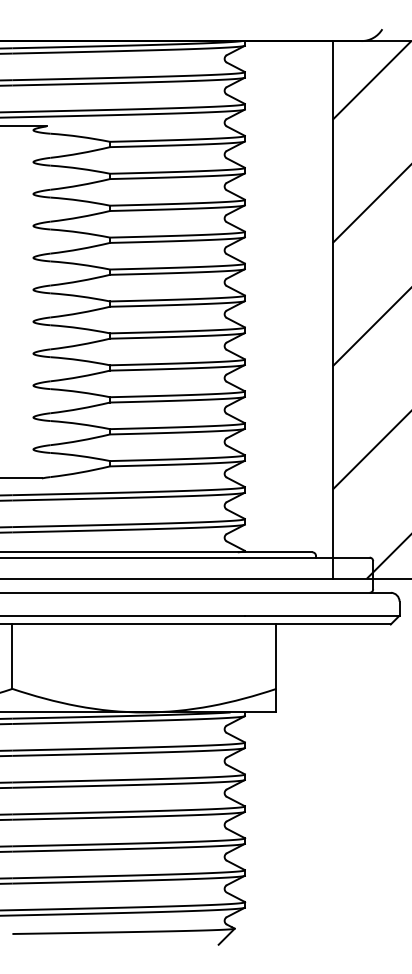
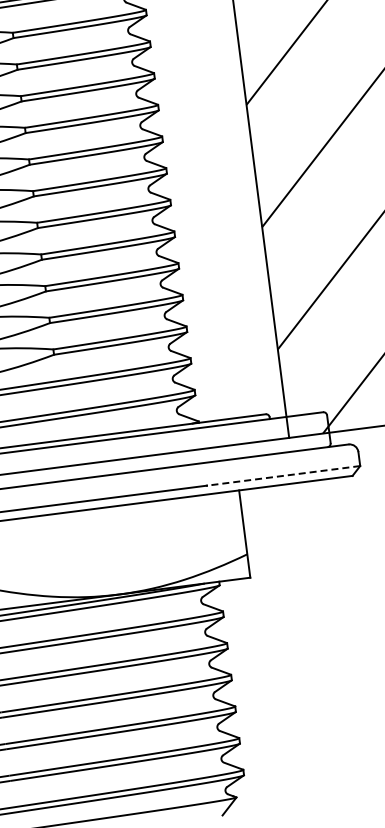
line: (321, 615) -> (282, 475), solid -> dashed

